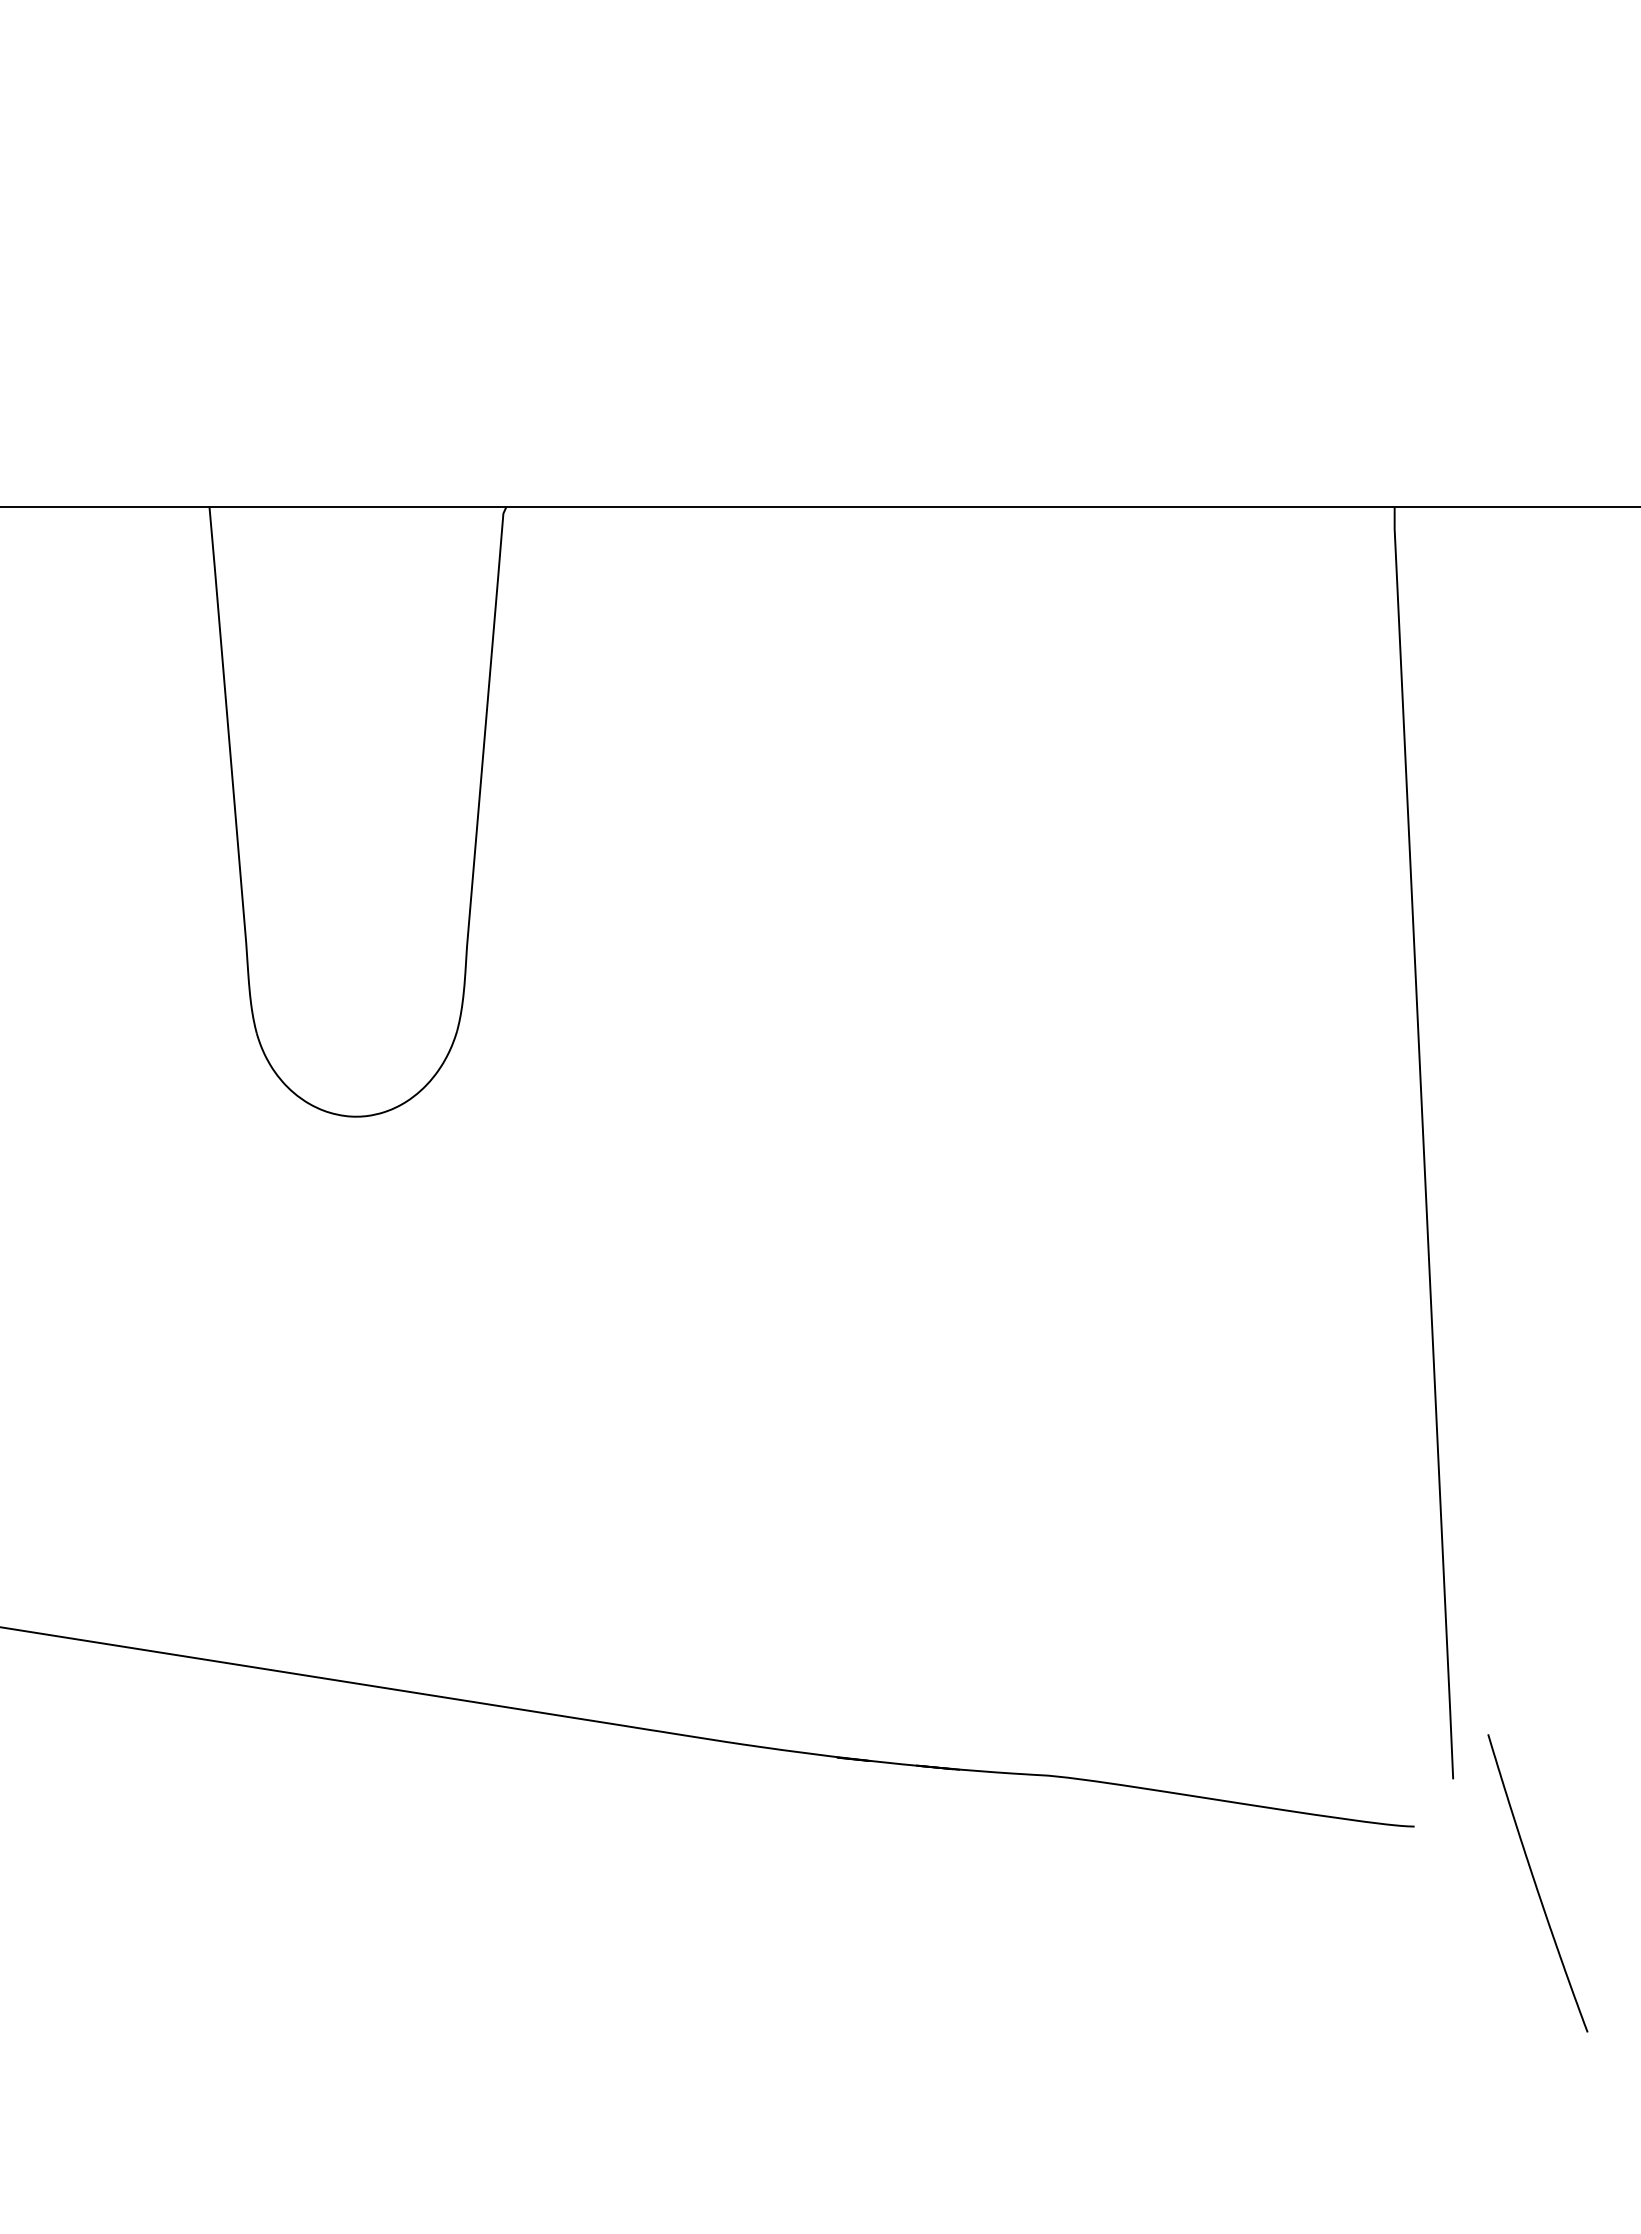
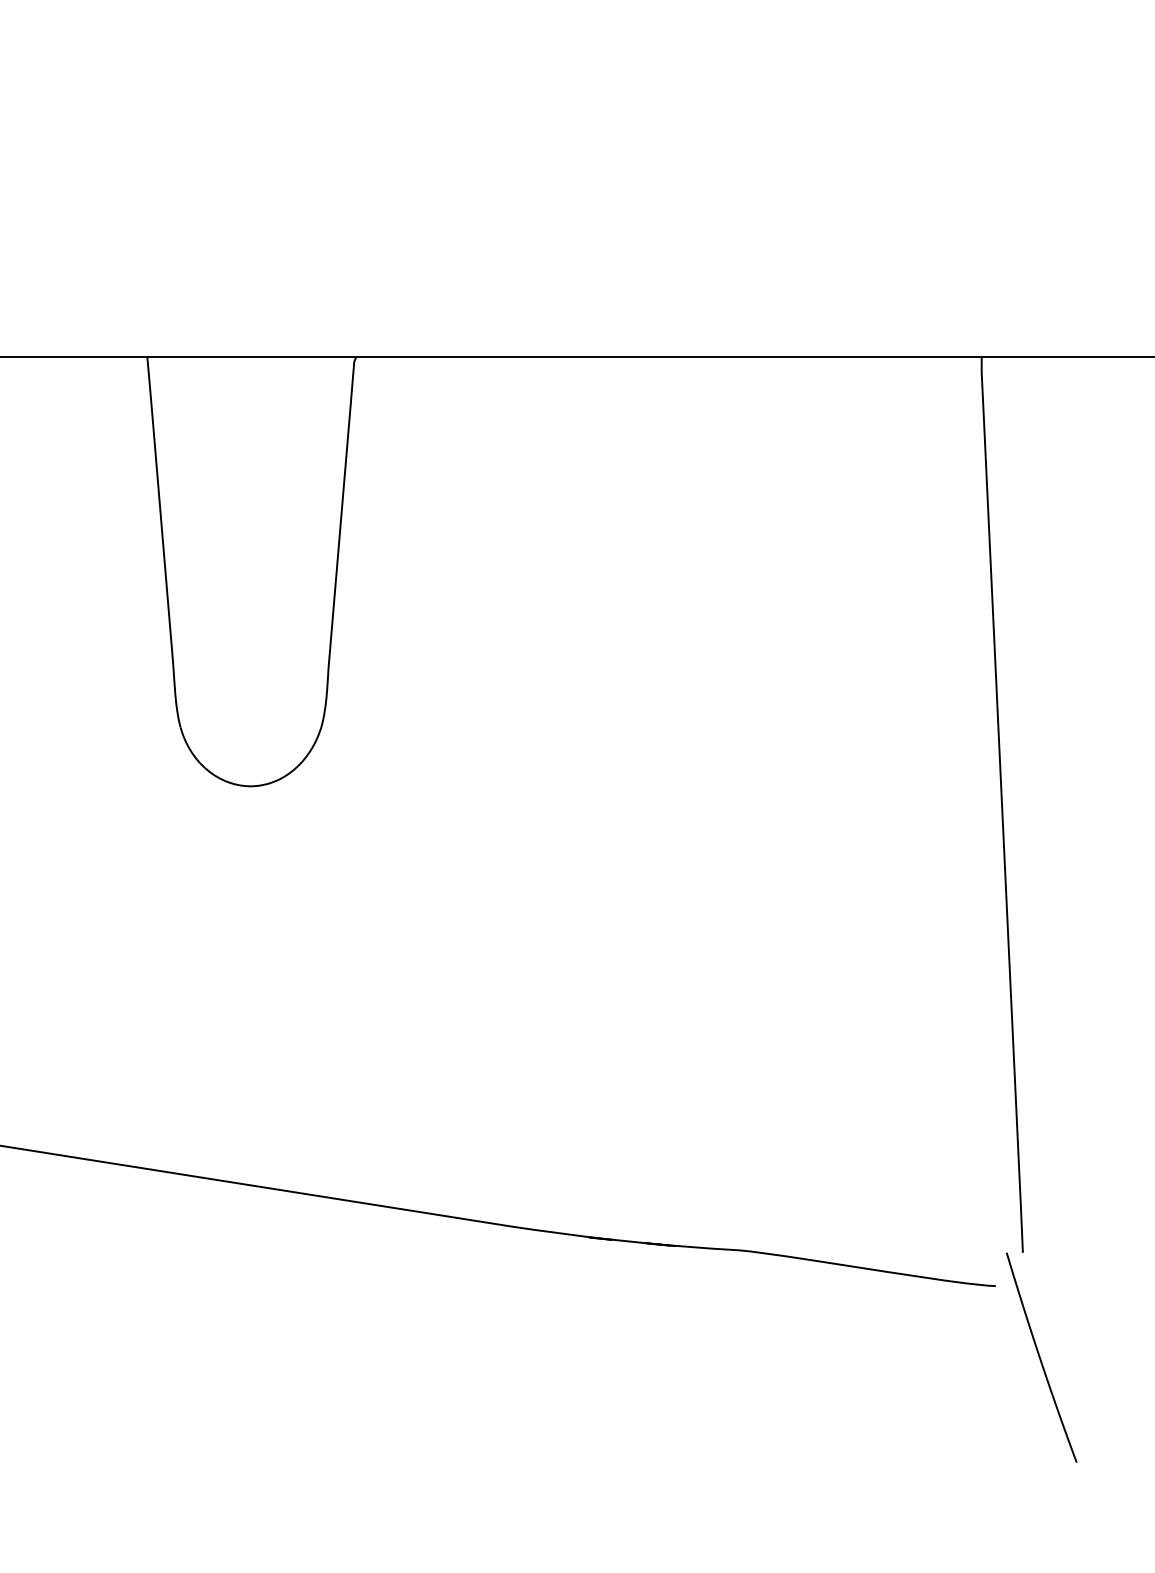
curve: (1536, 1883) -> (1040, 1357), moved

